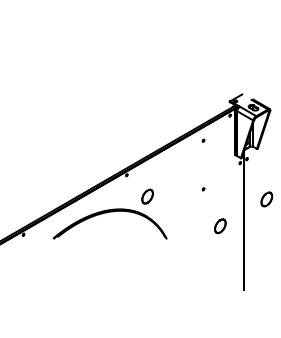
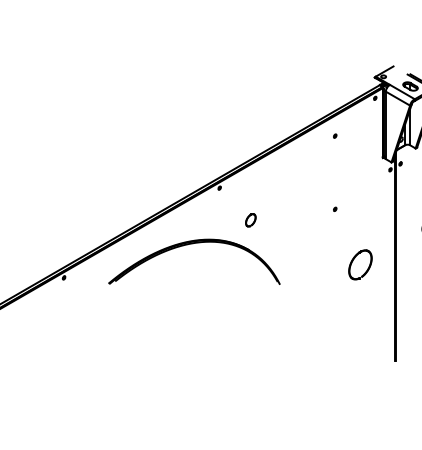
part: (147, 196) -> (250, 220), size x0.6
part: (220, 226) -> (360, 265), size x1.4

